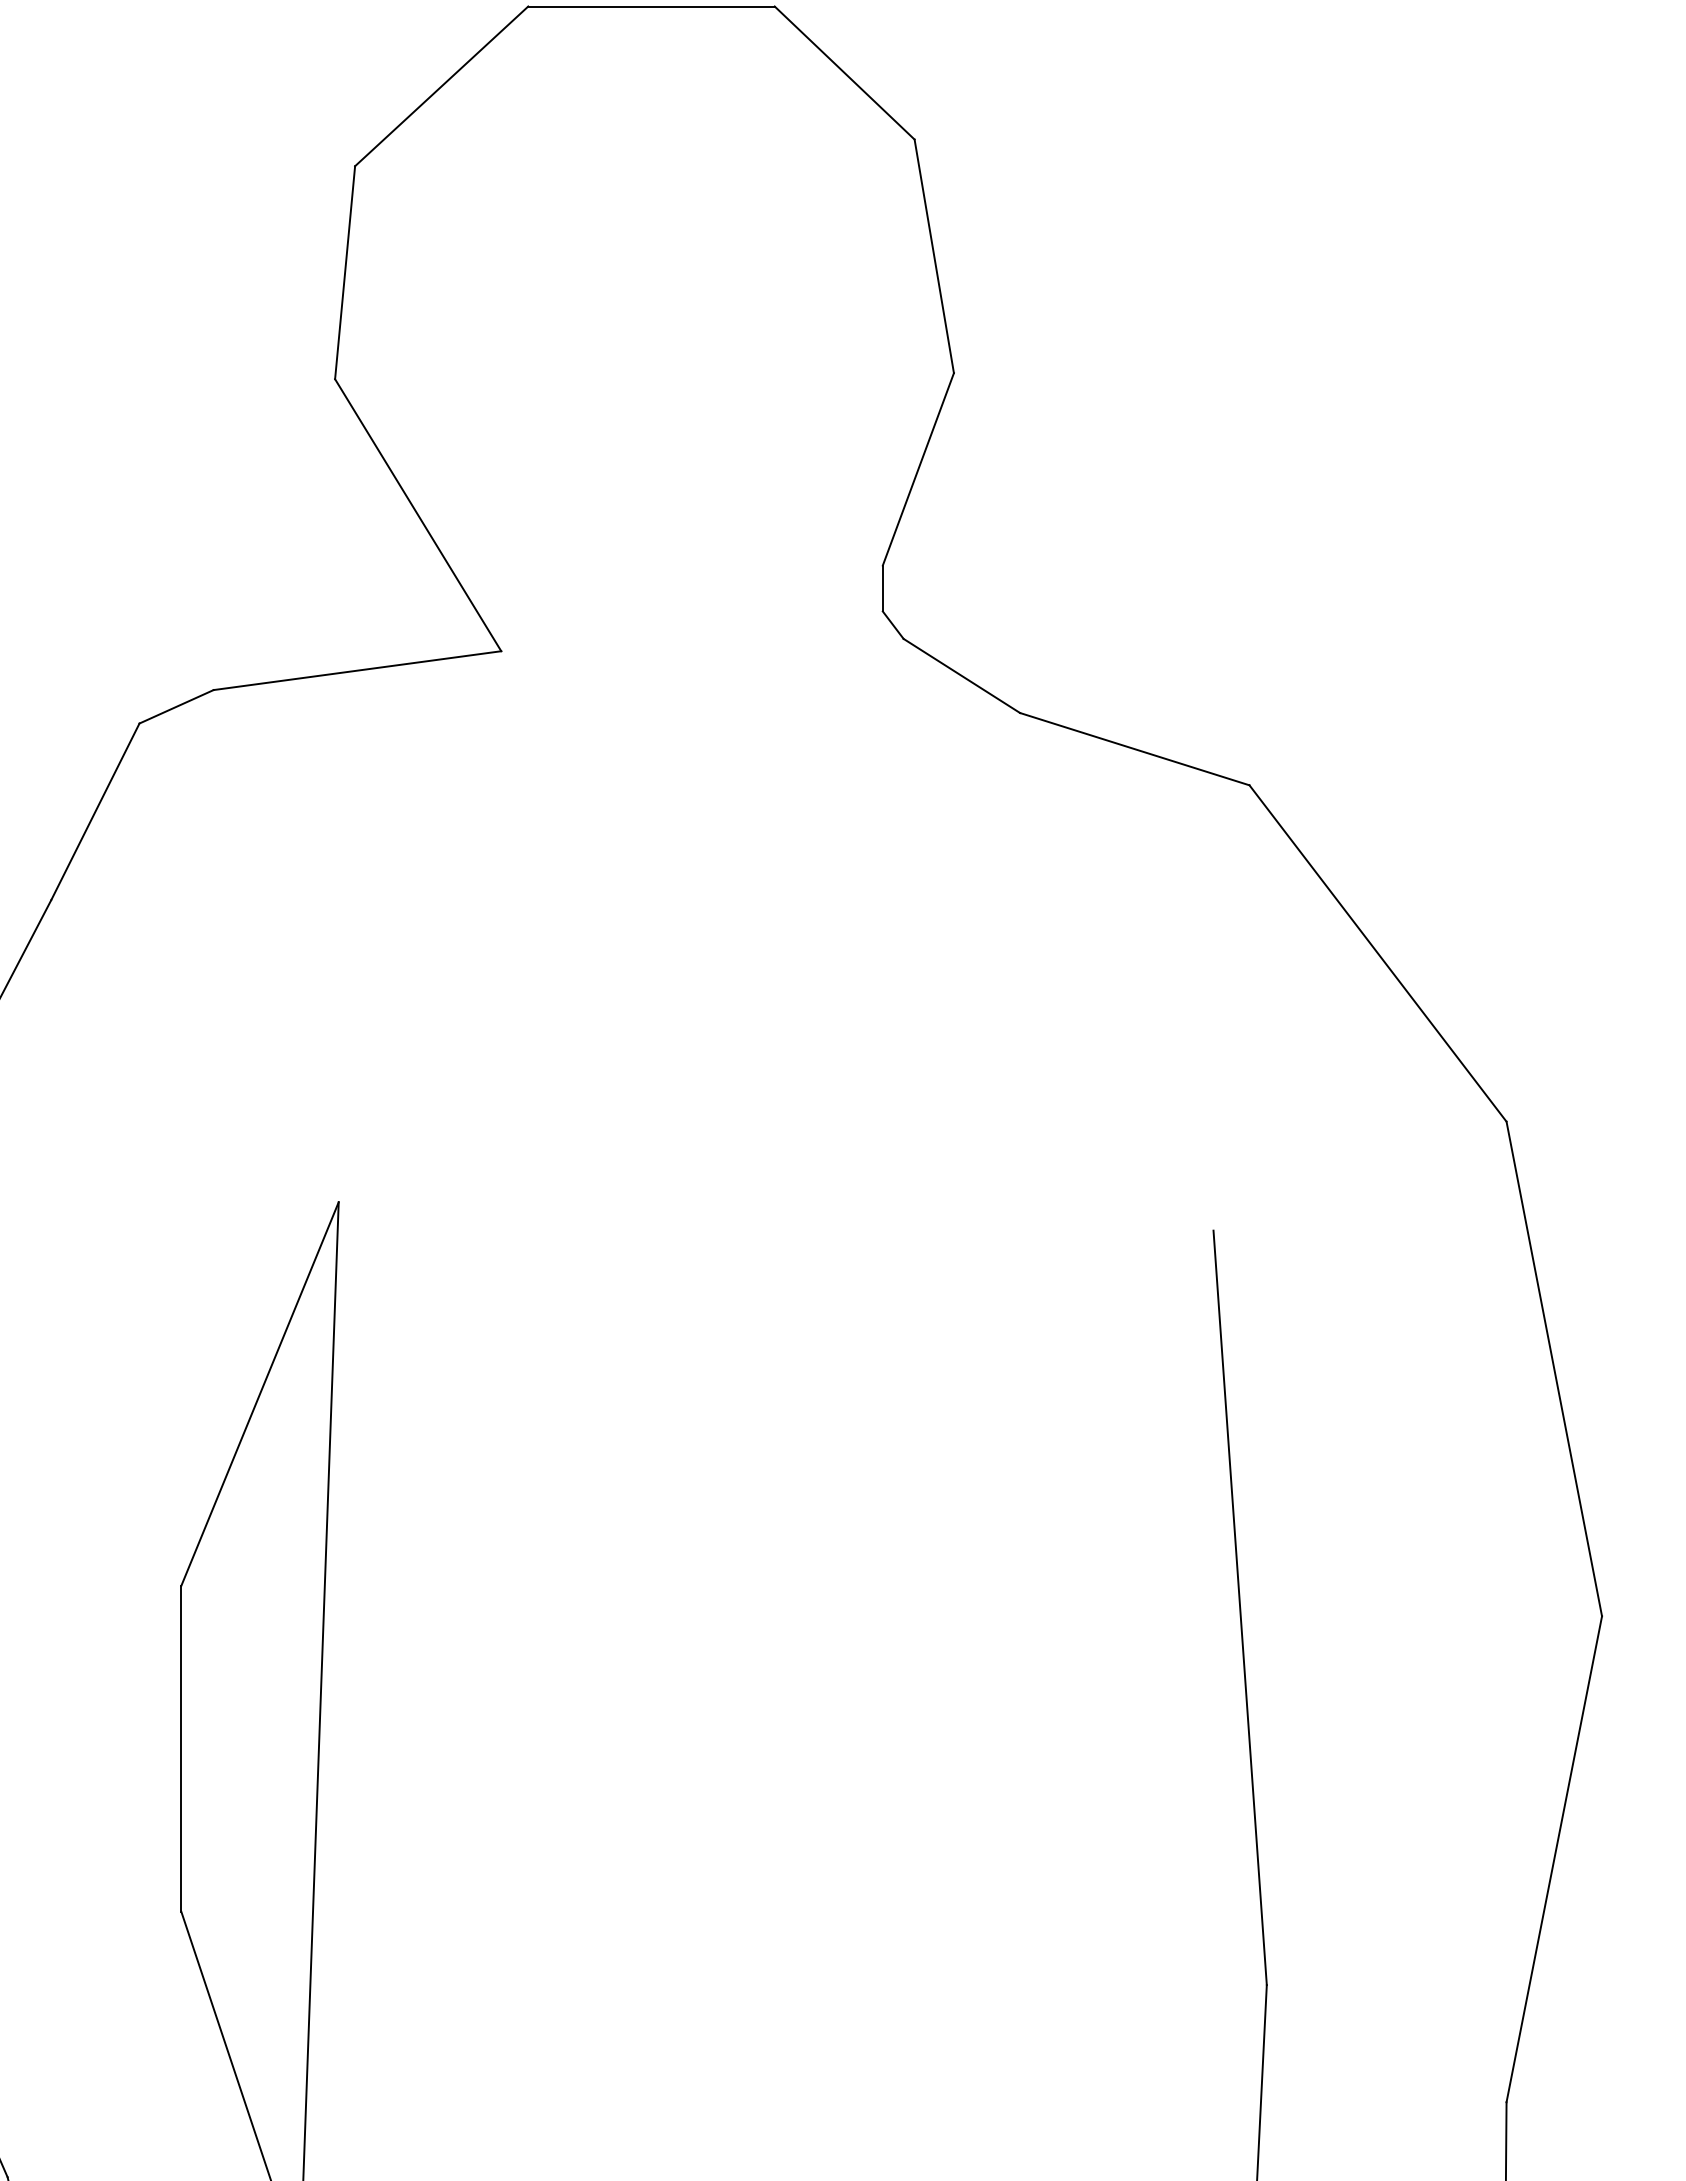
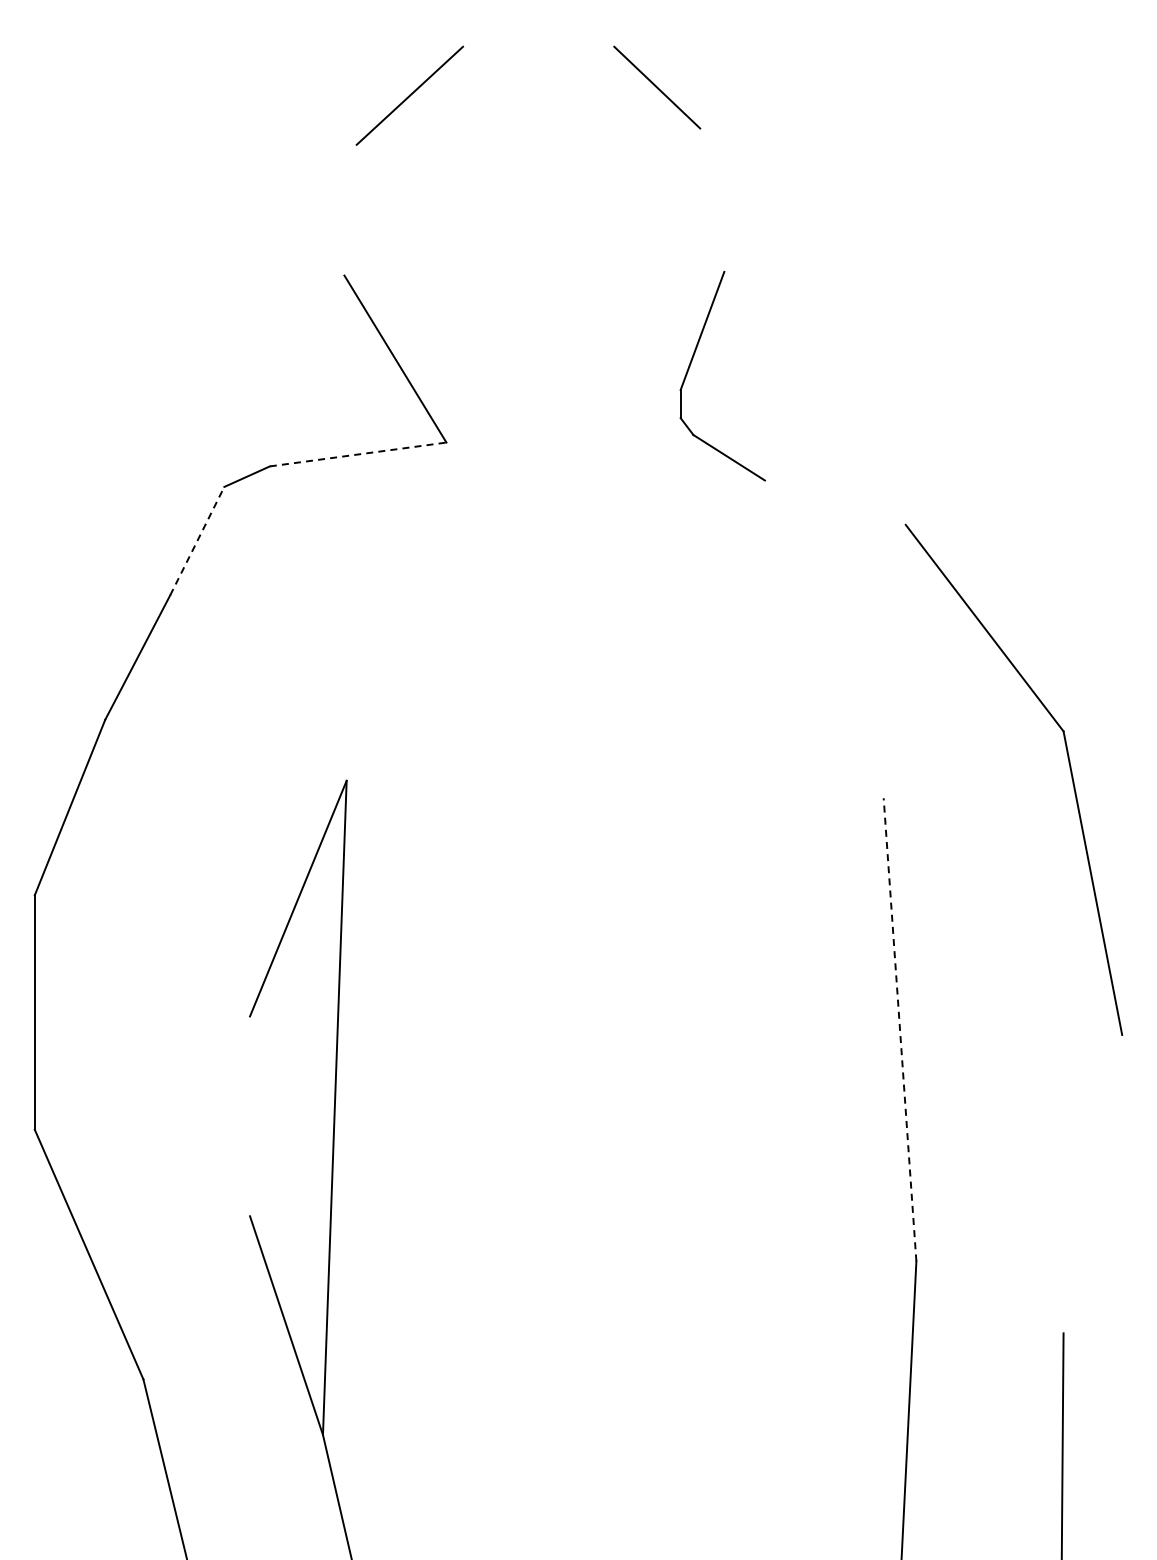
line: (651, 6) -> (538, 46), removed
line: (934, 255) -> (712, 199), removed
line: (344, 271) -> (350, 209), removed
line: (357, 670) -> (358, 454), solid -> dashed
line: (1133, 748) -> (834, 502), removed
line: (95, 812) -> (197, 541), solid -> dashed
line: (1240, 1607) -> (900, 1029), solid -> dashed
line: (182, 1749) -> (250, 1116), removed
line: (1553, 1859) -> (1092, 1184), removed

